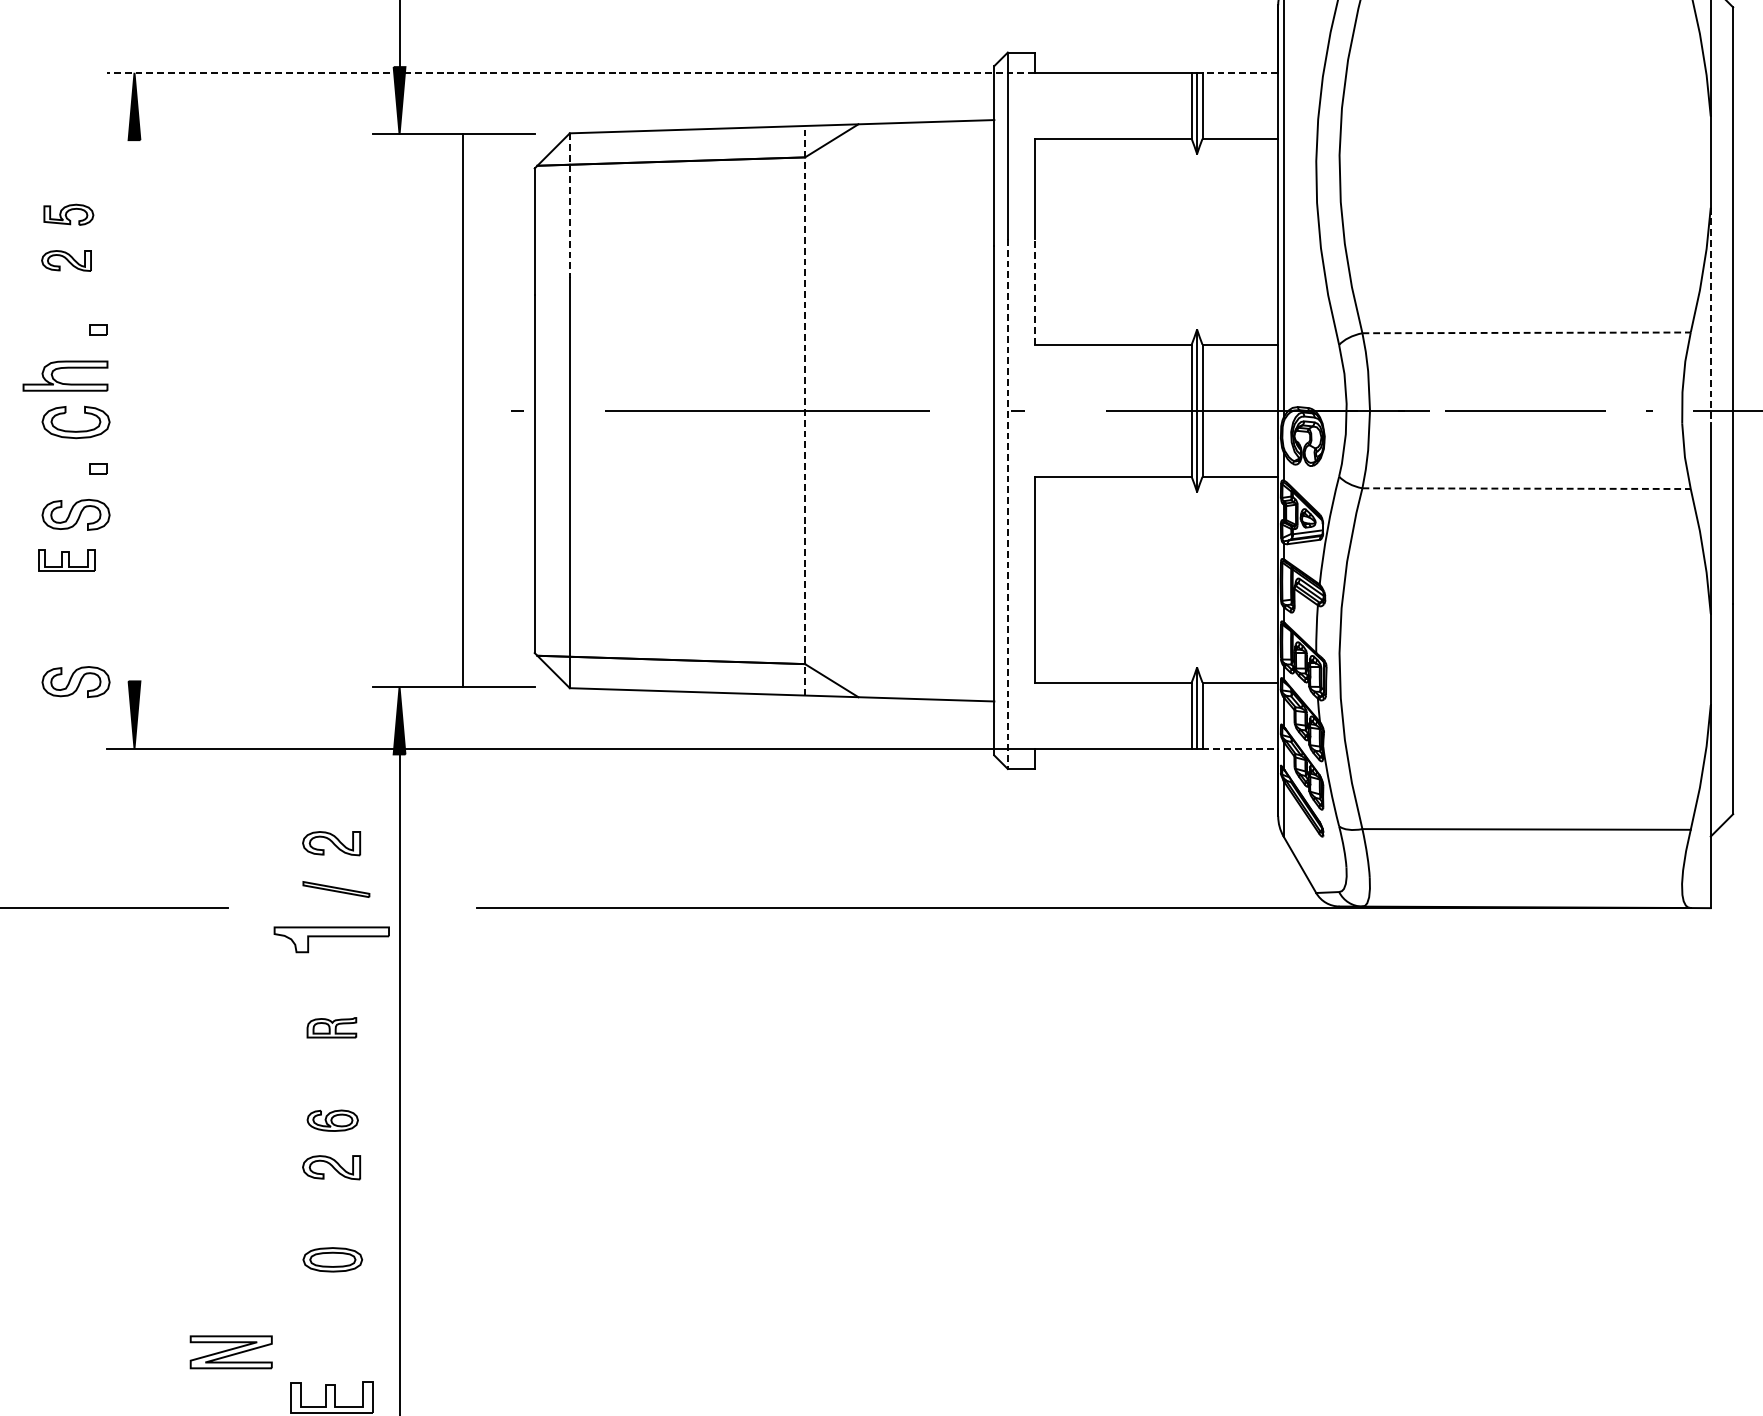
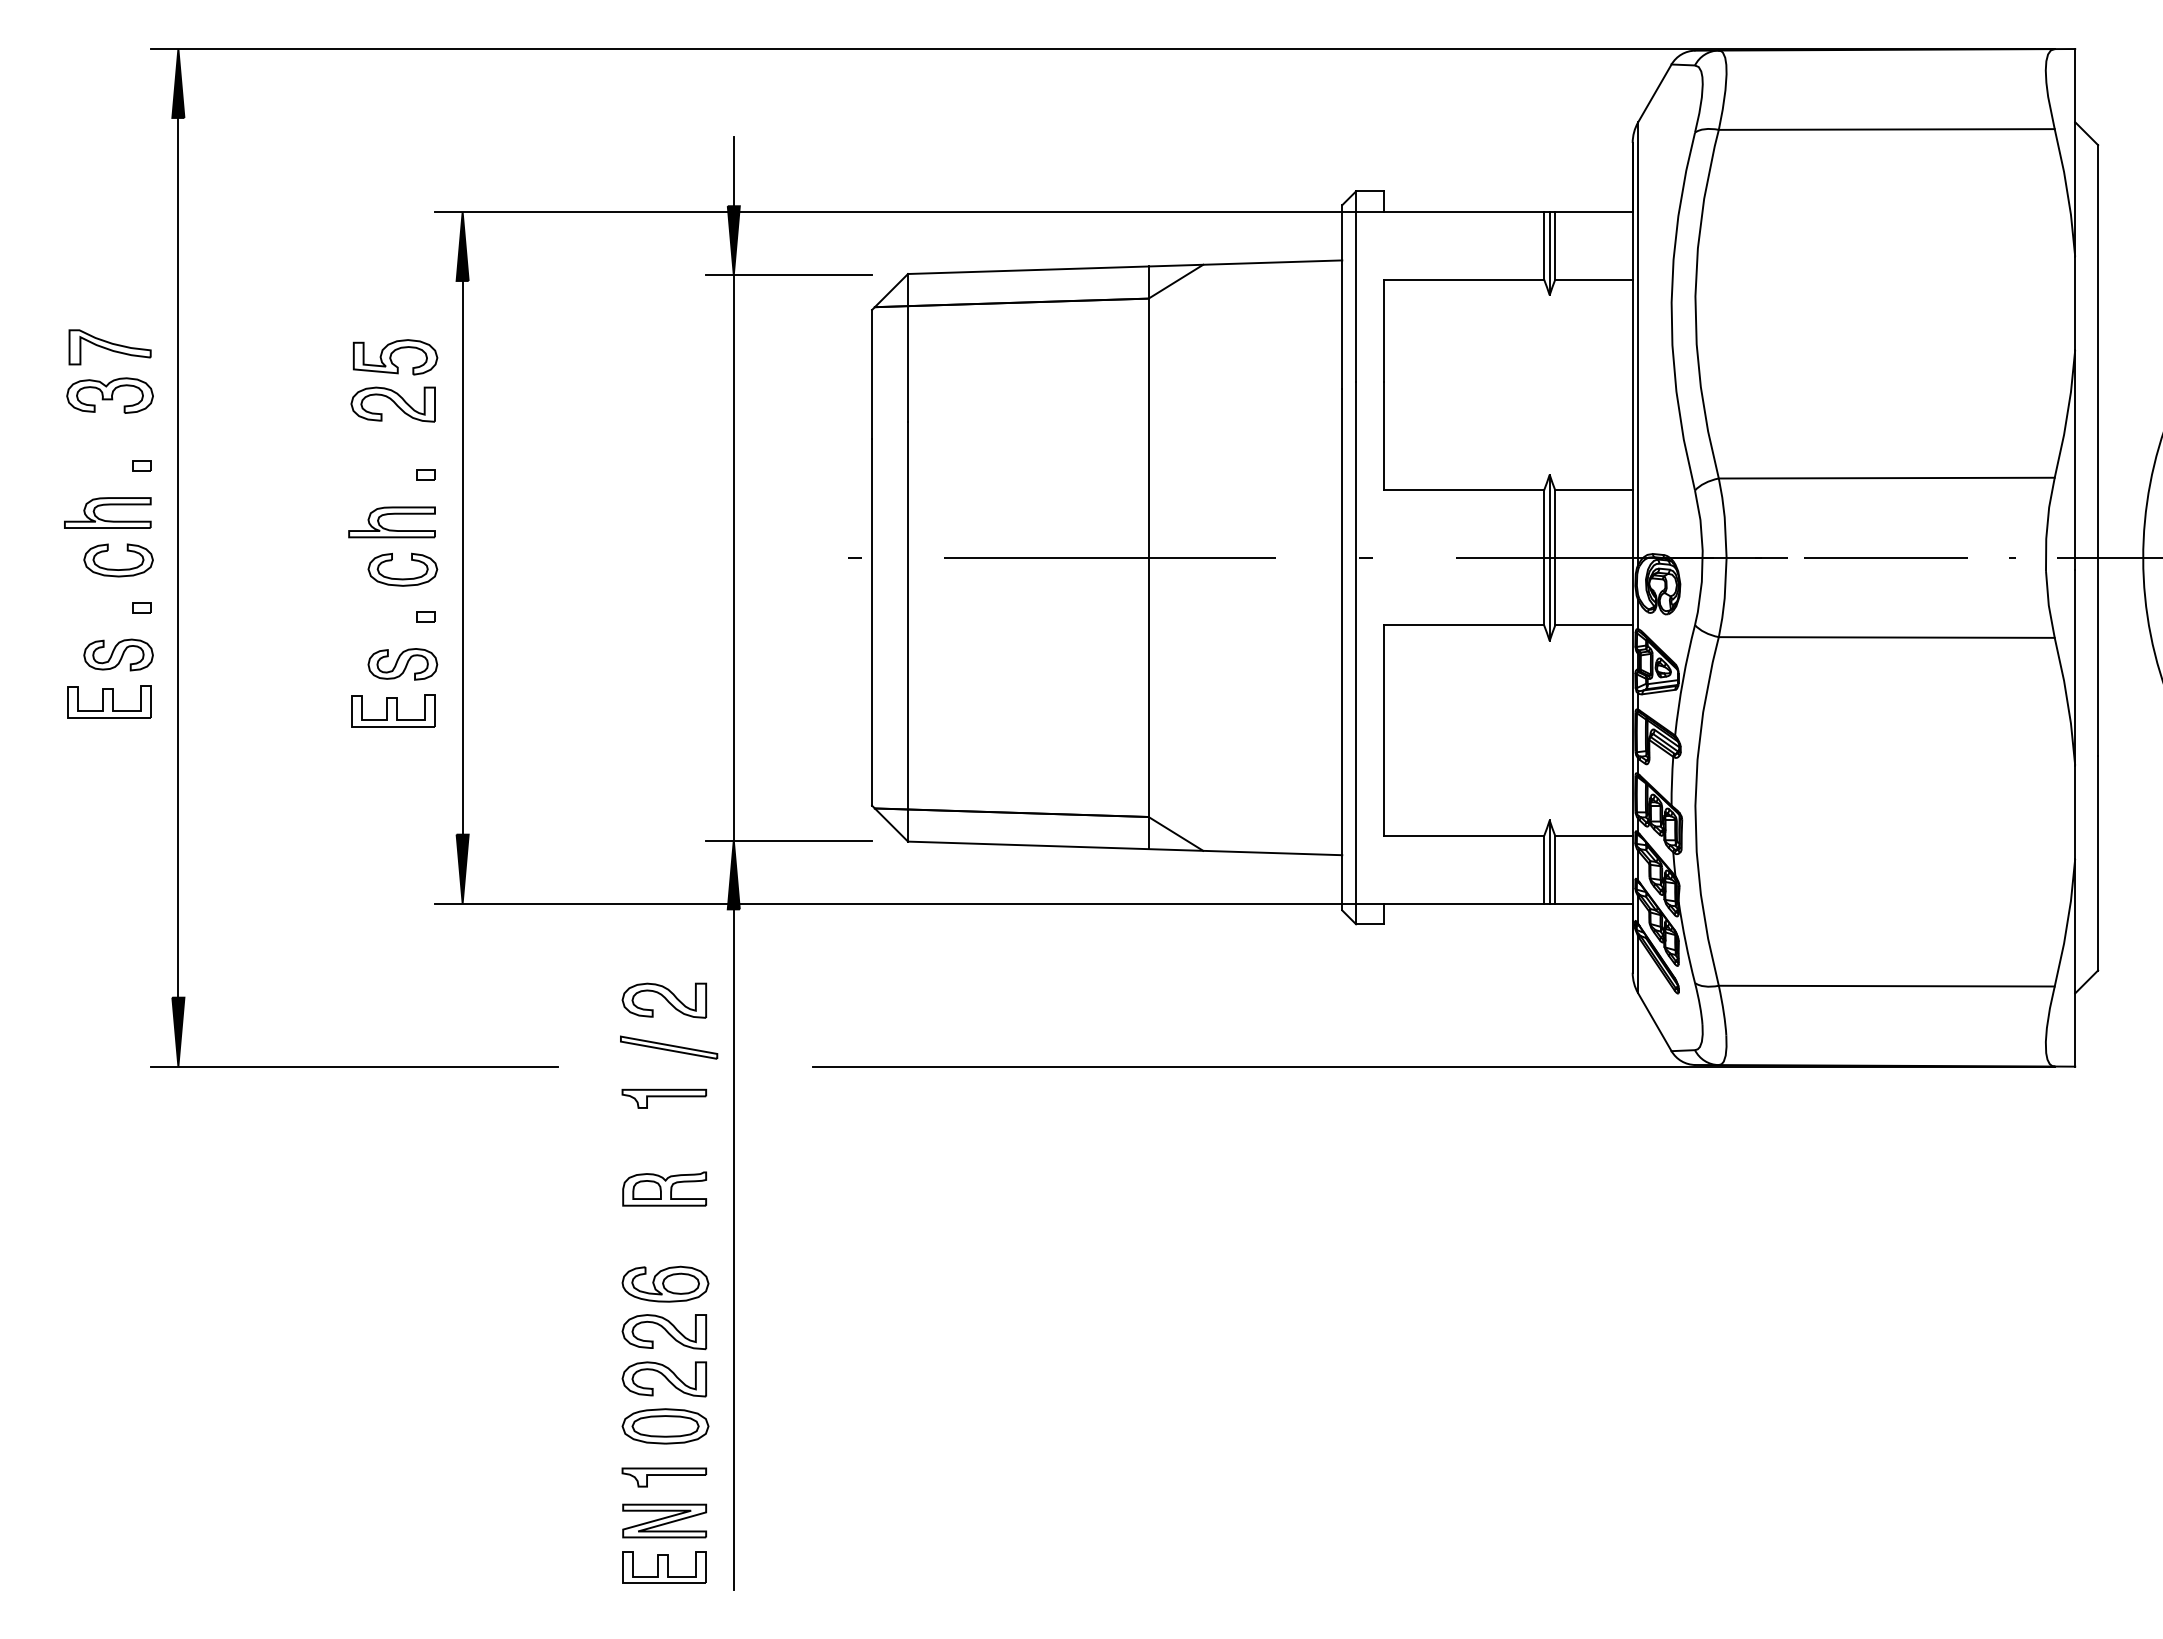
line: (570, 73) -> (908, 212), dashed -> solid
line: (1239, 73) -> (1593, 212), dashed -> solid
line: (570, 205) -> (908, 347), dashed -> solid
part: (68, 214) -> (395, 357), size x1.67
part: (65, 260) -> (392, 404), size x1.67
line: (1034, 291) -> (1383, 435), dashed -> solid
line: (1711, 315) -> (2075, 460), dashed -> solid
line: (1526, 333) -> (1886, 478), dashed -> solid
line: (134, 410) -> (462, 557), added
line: (462, 410) -> (733, 557), moved
line: (804, 410) -> (1148, 557), dashed -> solid
line: (1526, 488) -> (1886, 637), dashed -> solid
line: (1008, 504) -> (1356, 653), dashed -> solid
part: (66, 560) -> (393, 710), size x1.43
part: (75, 682) -> (402, 835), removed
line: (1239, 748) -> (1593, 903), dashed -> solid
part: (330, 843) -> (663, 1000), size x1.43
part: (336, 889) -> (669, 1047), size x1.43
part: (330, 939) -> (663, 1098), size x0.71
part: (331, 1027) -> (664, 1188), size x1.67
part: (332, 1120) -> (665, 1283), size x1.67
part: (330, 1168) -> (663, 1332), size x1.43
part: (330, 1213) -> (663, 1379), added
part: (332, 1259) -> (665, 1426), size x1.43
part: (330, 1309) -> (663, 1477), added
part: (231, 1351) -> (664, 1520), moved

